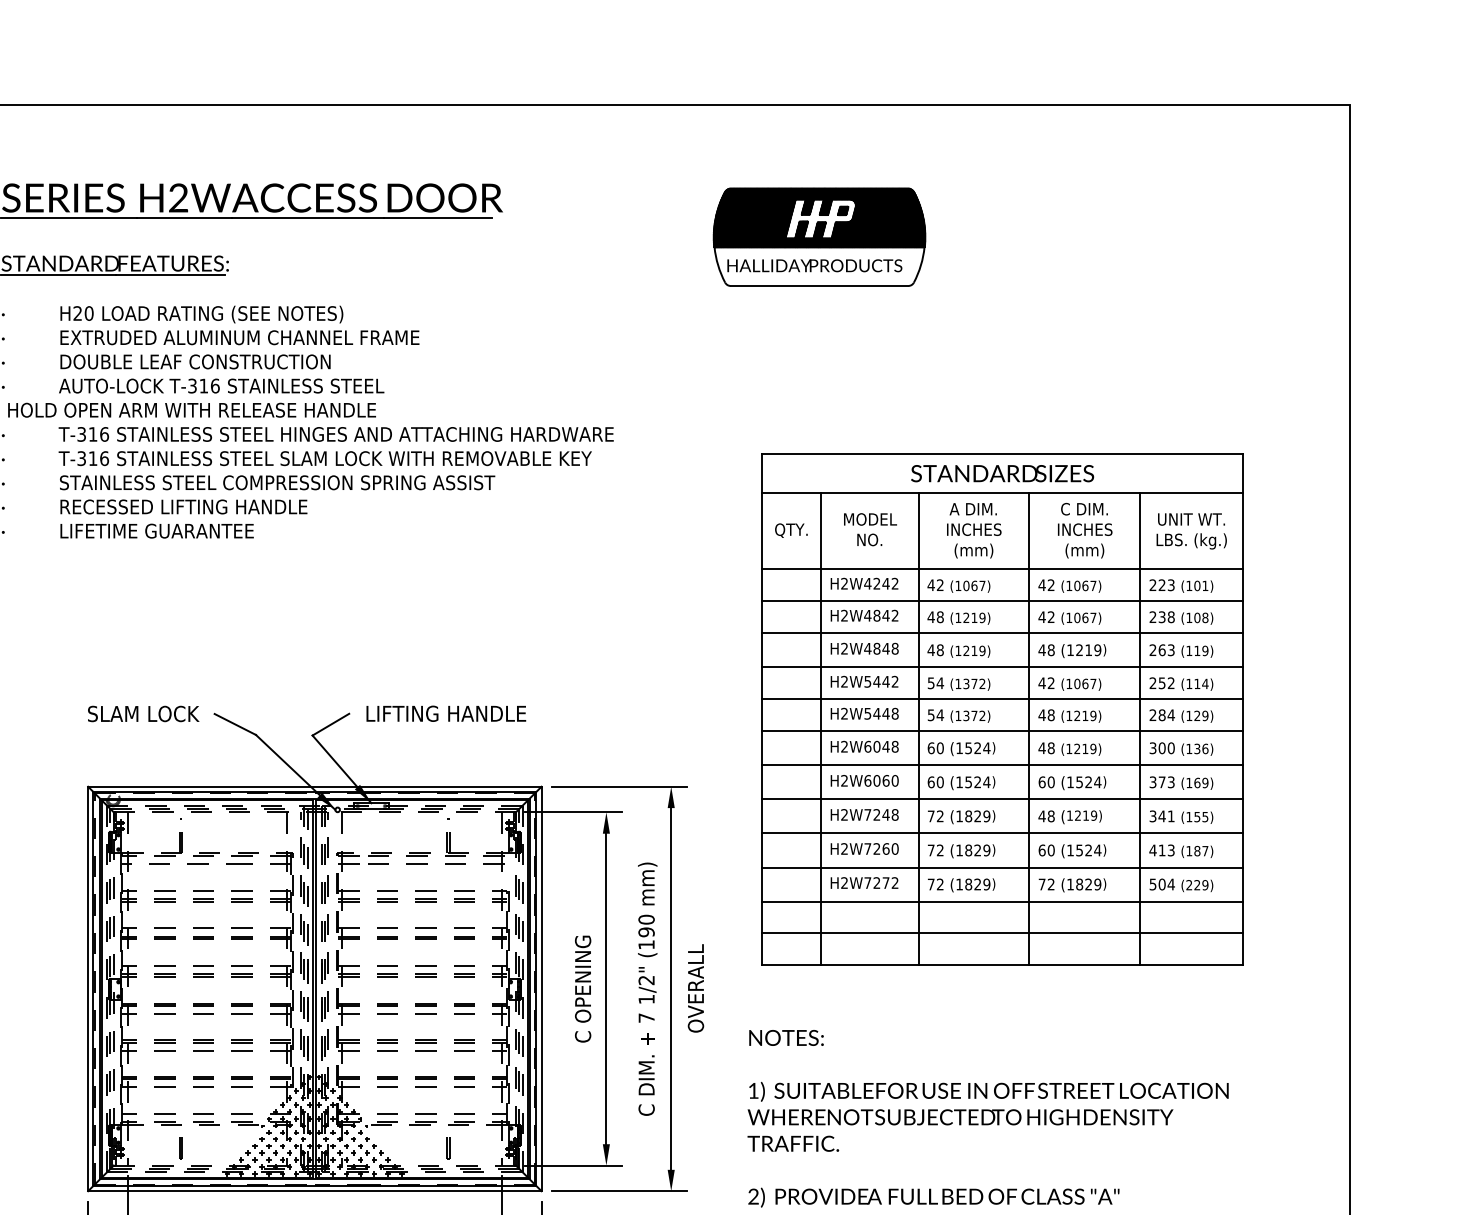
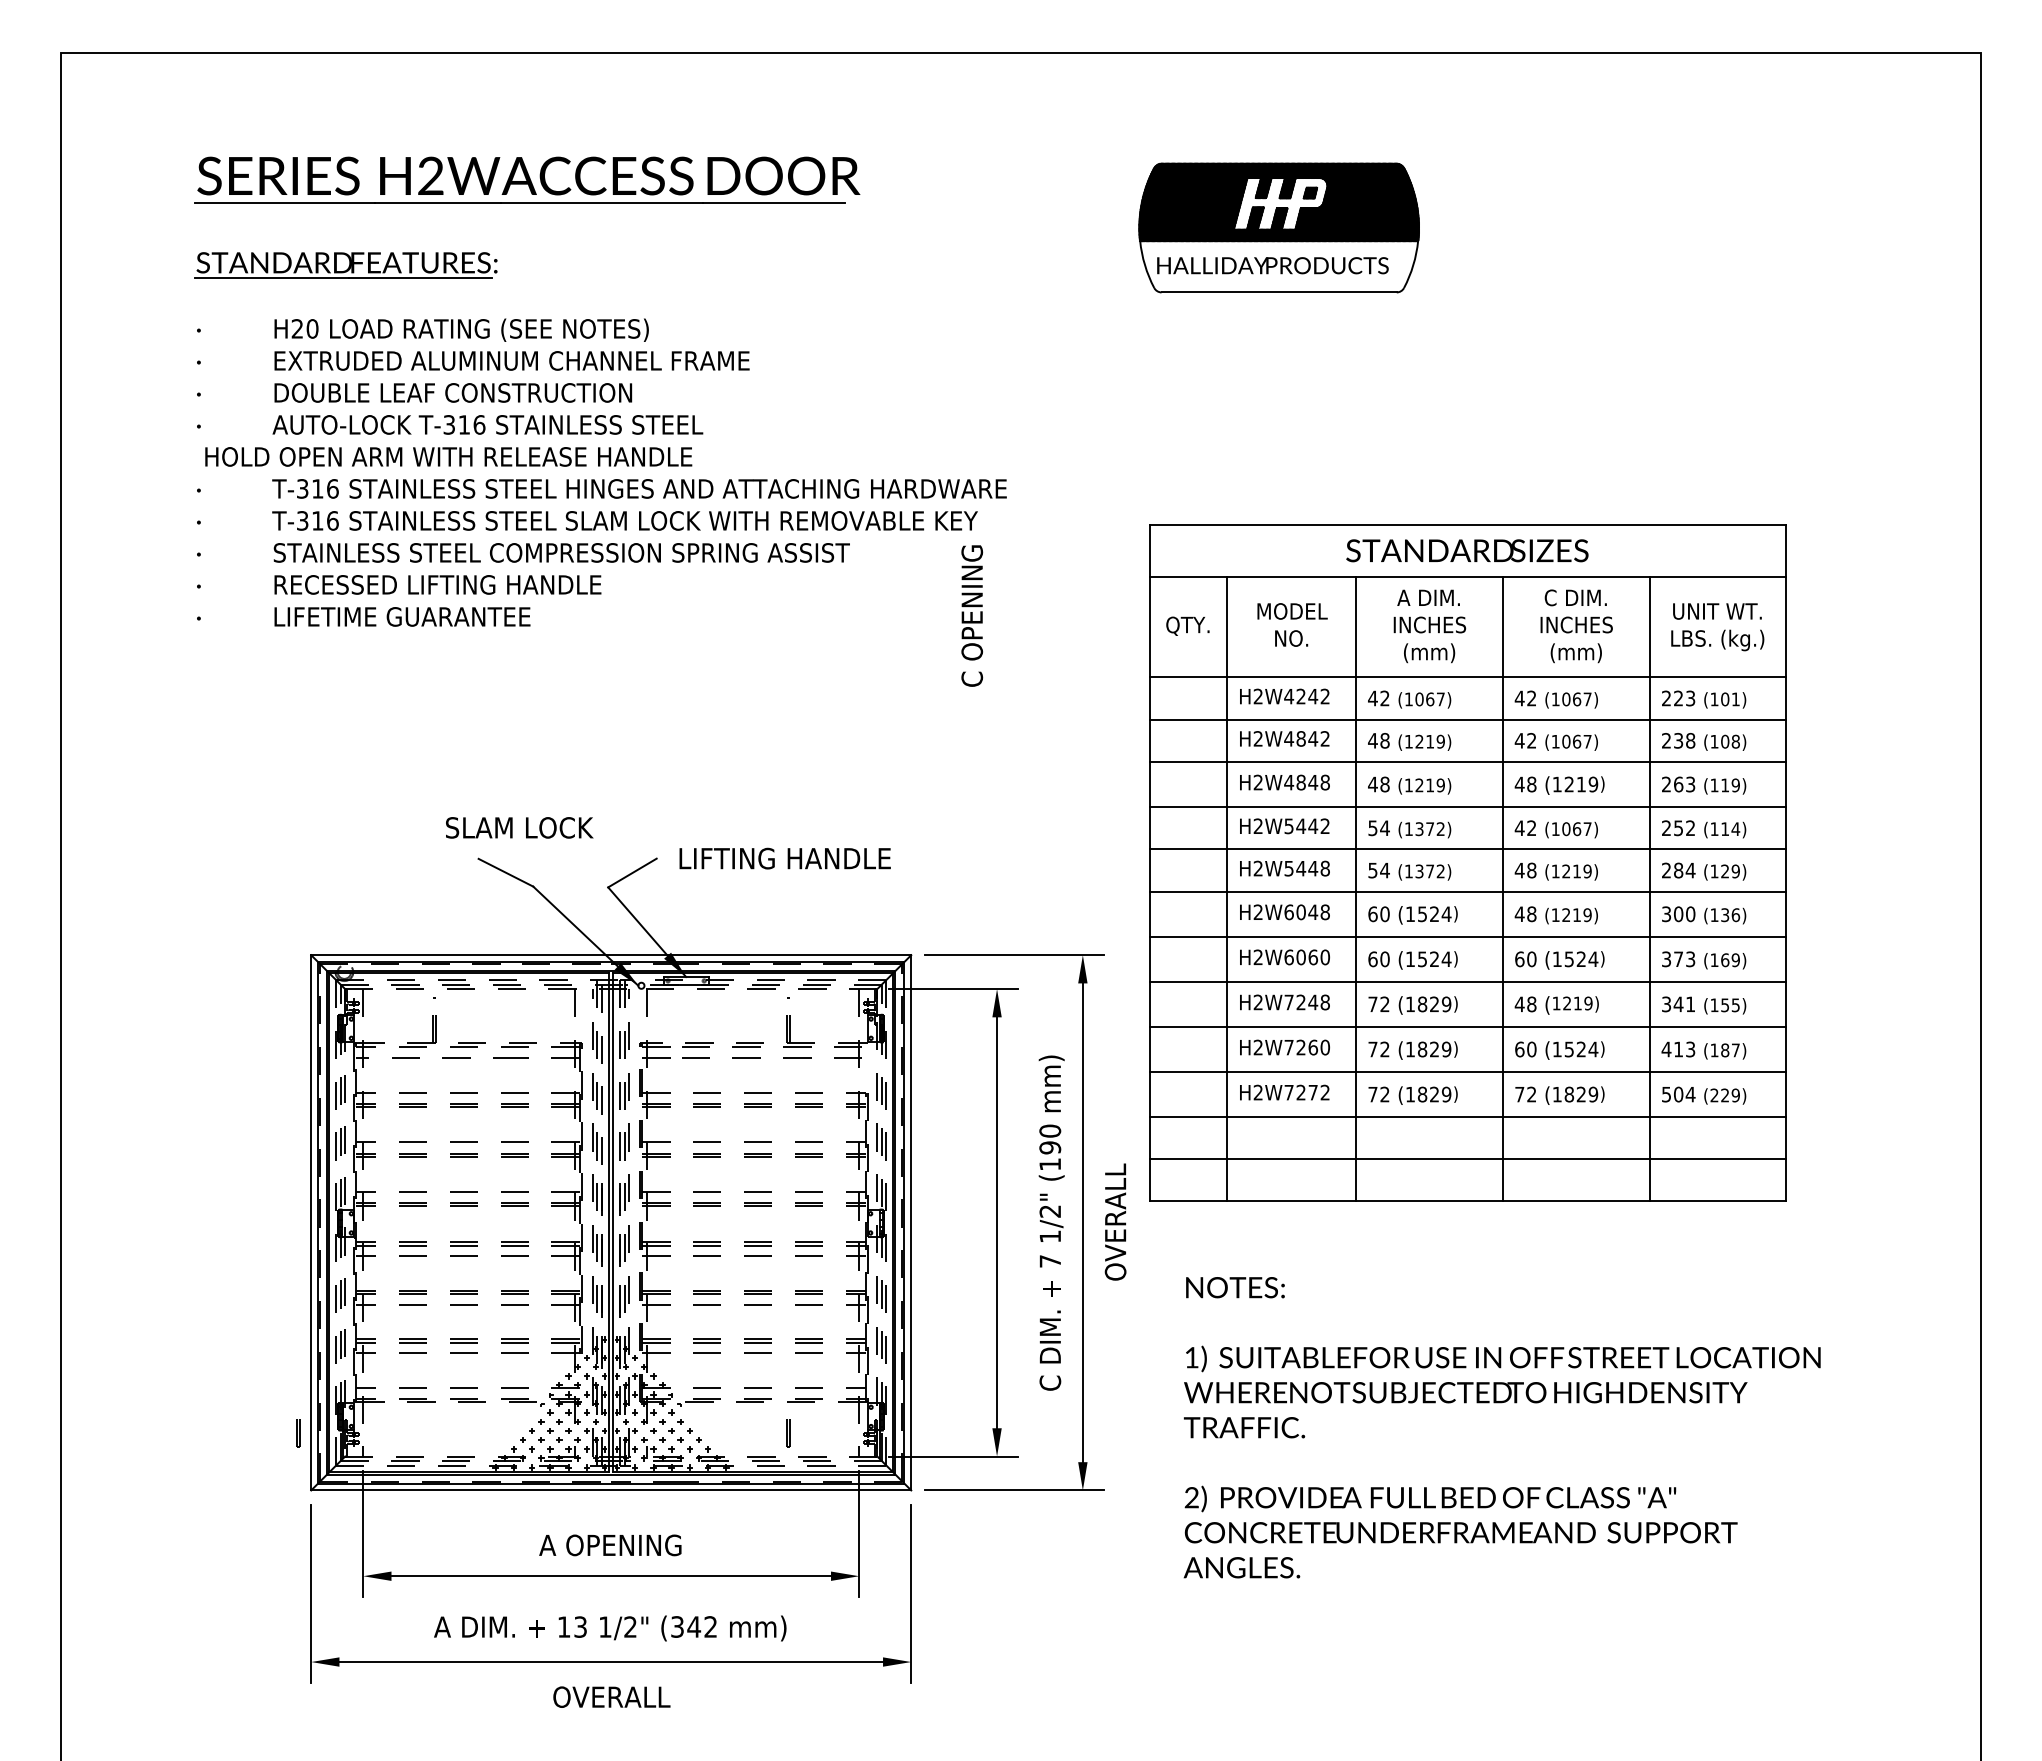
part: (1002, 709) -> (1467, 862), moved
text: (143, 713) -> (519, 827), moved
text: (583, 988) -> (972, 615), moved
line: (180, 1148) -> (297, 1433), moved

